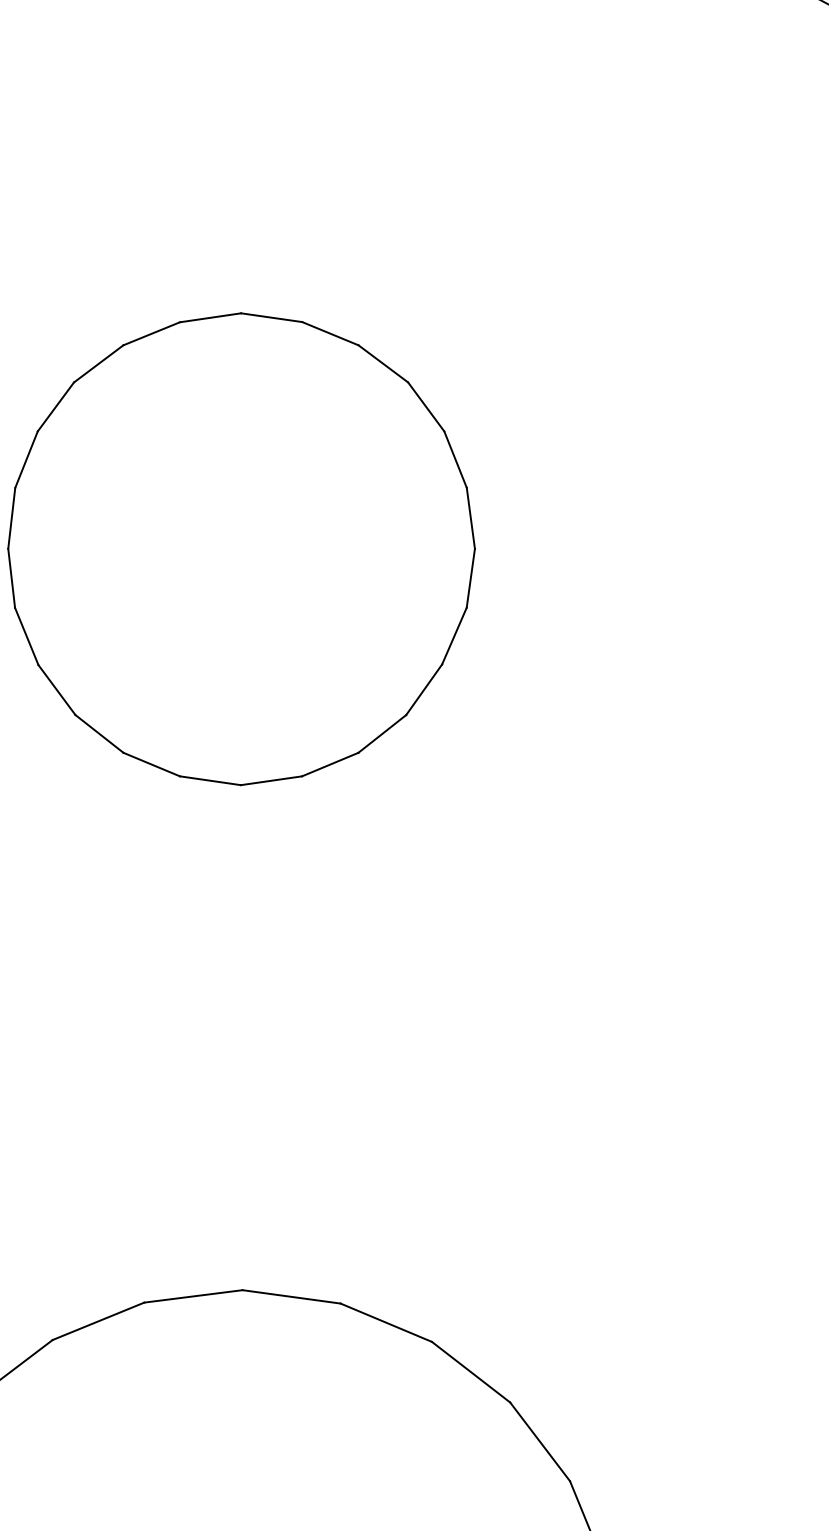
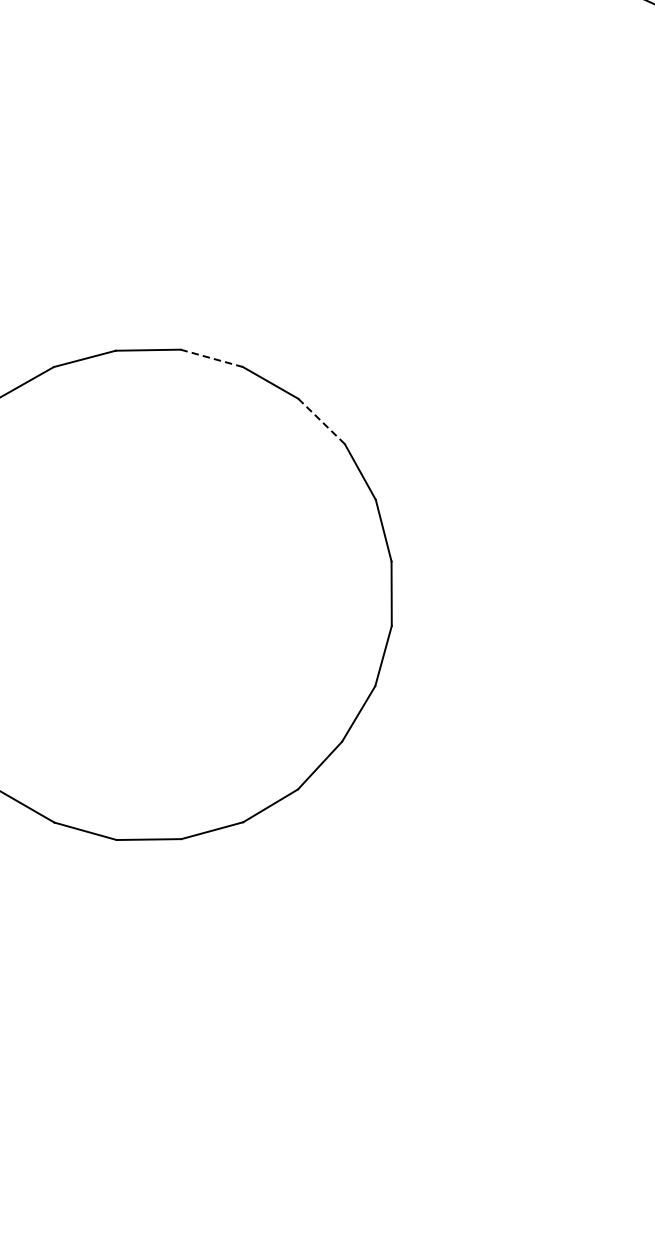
line: (271, 317) -> (211, 358), solid -> dashed
line: (383, 363) -> (321, 421), solid -> dashed

